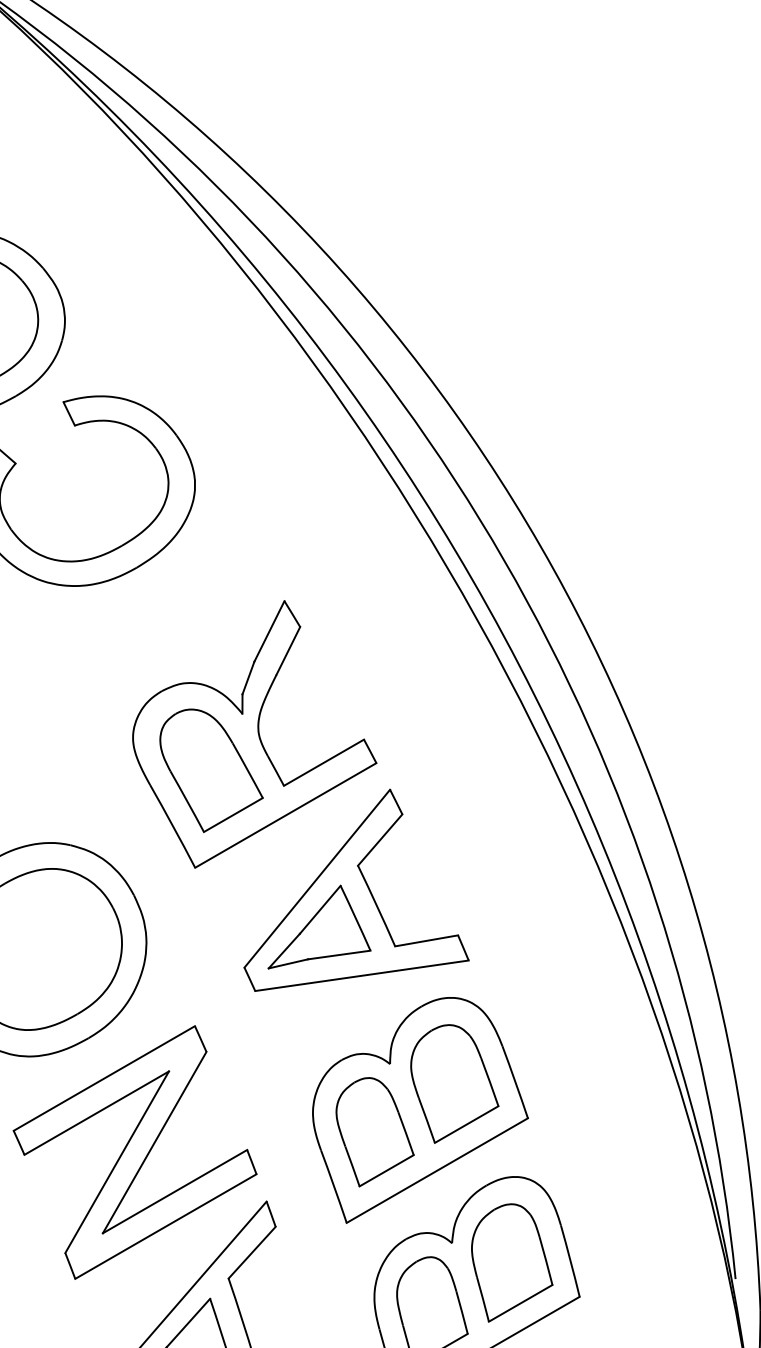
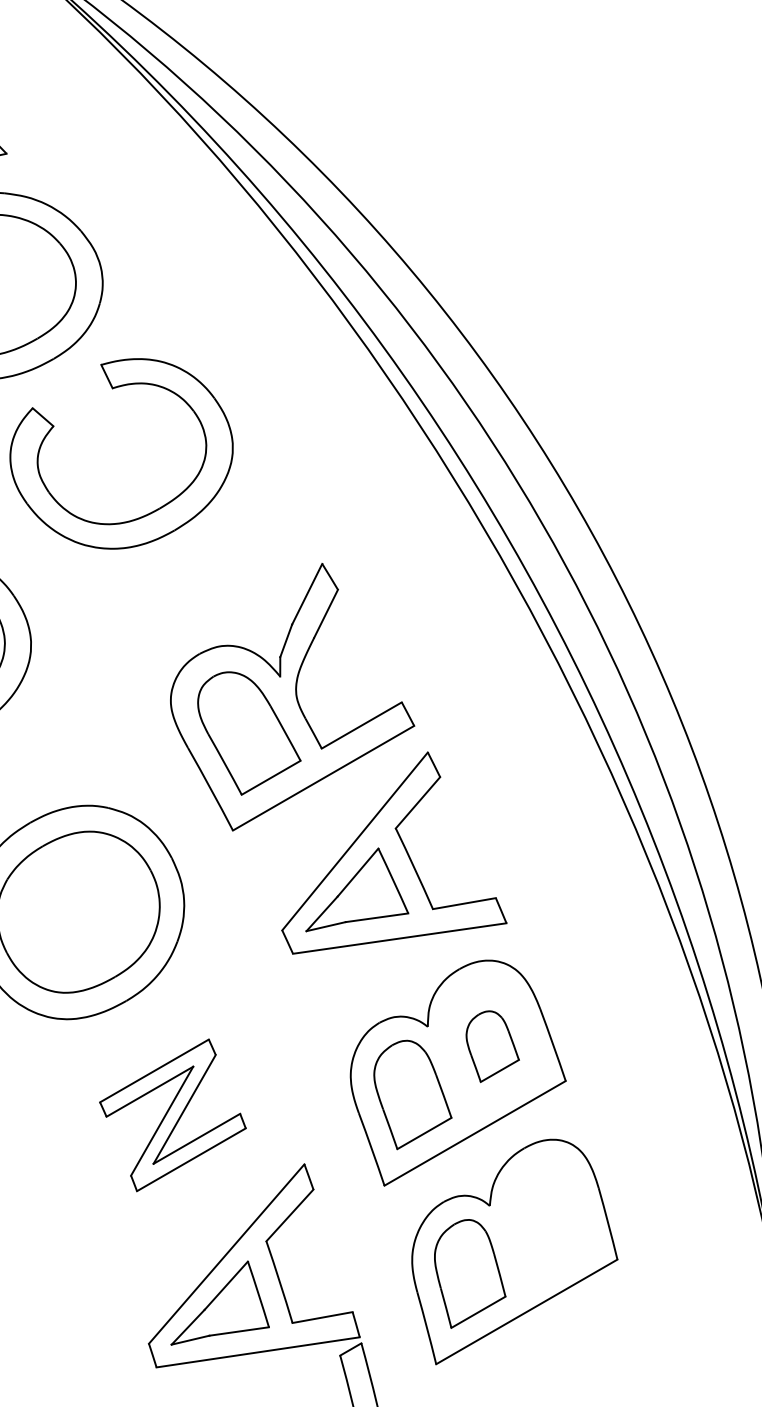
part: (454, 1083) -> (492, 1046), size x0.6
part: (134, 1152) -> (172, 1115), size x0.6
part: (511, 1262) -> (549, 1225), removed

